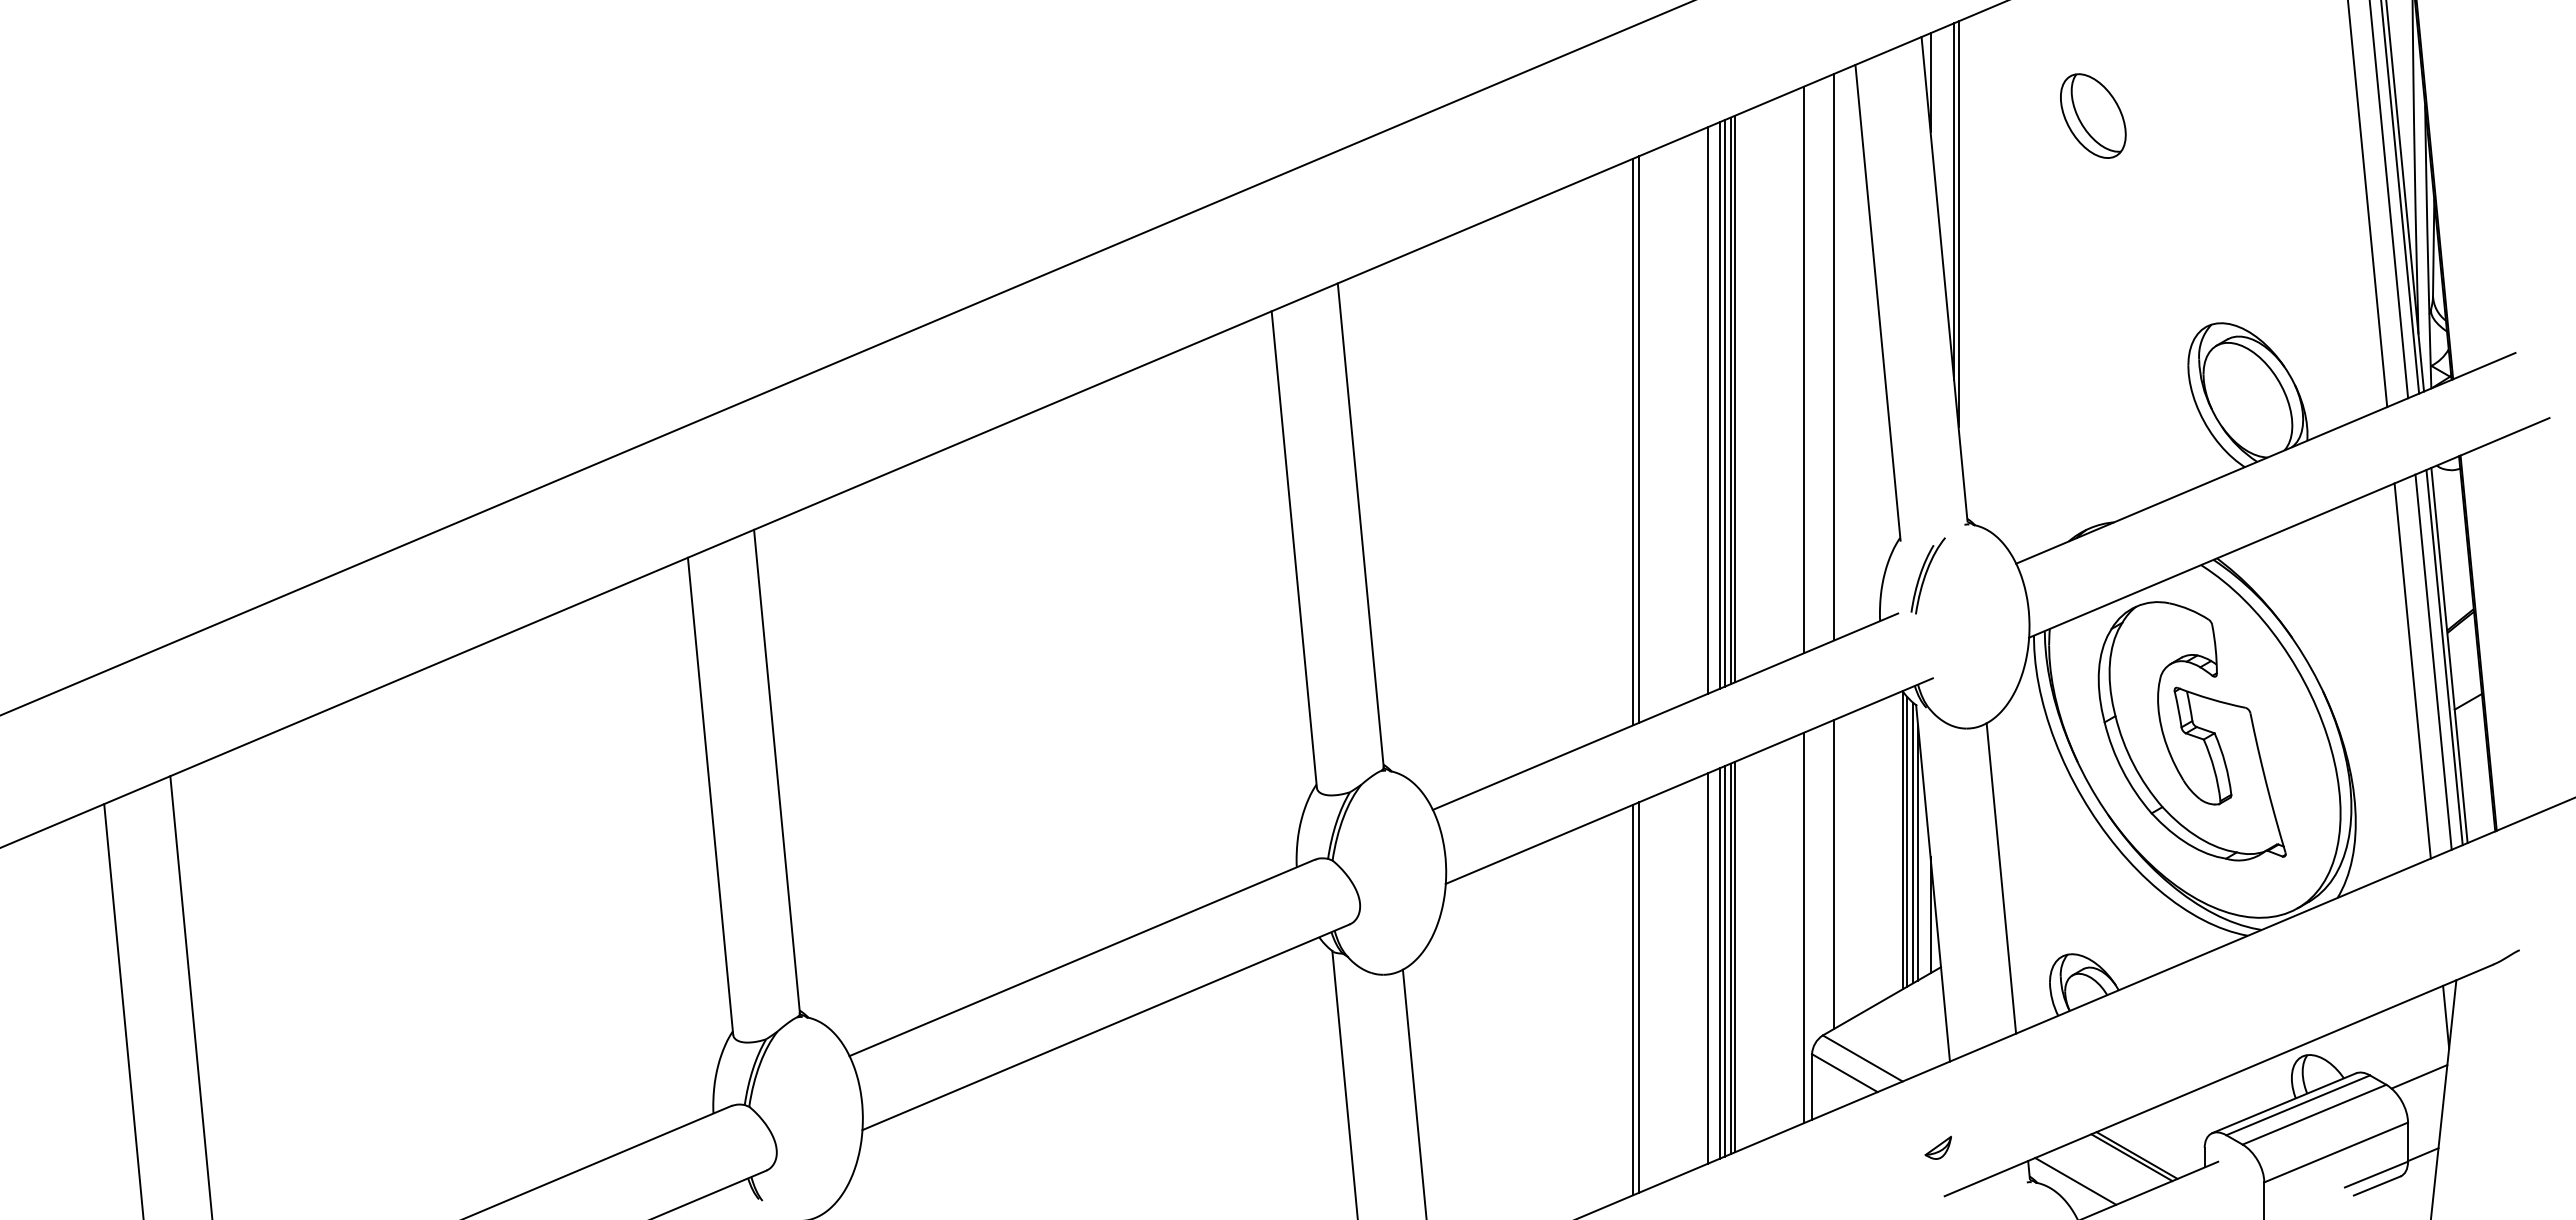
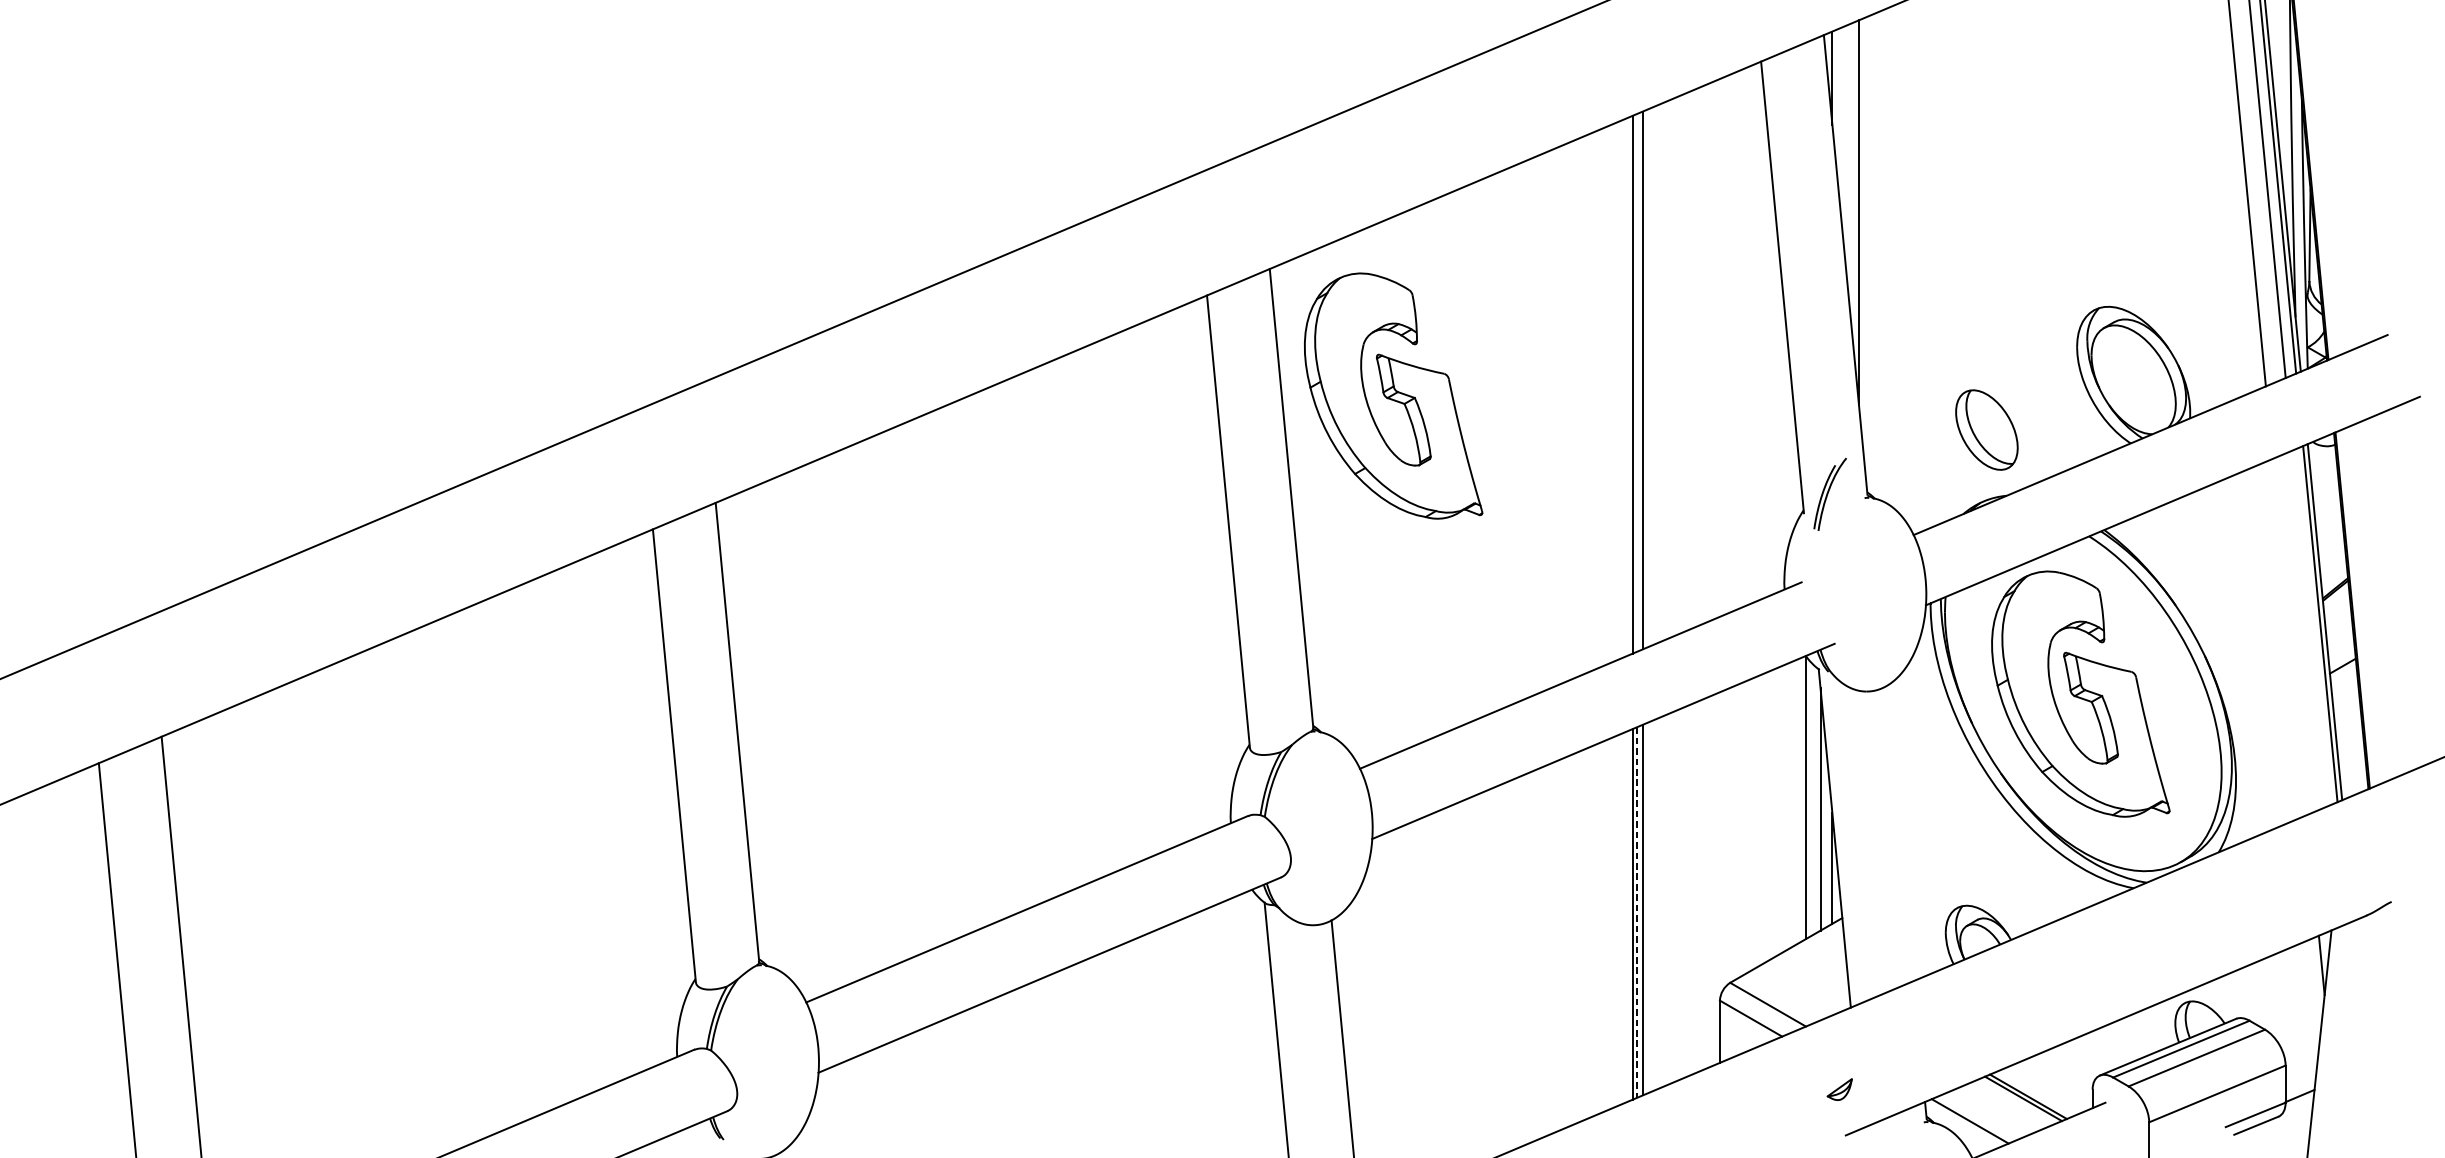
part: (2093, 115) -> (1987, 429), moved
line: (1954, 201) -> (1855, 191), removed
line: (1834, 356) -> (1741, 338), removed
line: (1803, 369) -> (1711, 350), removed
line: (1735, 398) -> (1647, 378), removed
line: (1724, 403) -> (1636, 382), removed
line: (1707, 410) -> (1620, 389), removed
part: (1467, 417) -> (1392, 396), added
line: (1639, 439) -> (1556, 417), removed
line: (1632, 441) -> (1549, 419), removed
part: (1927, 575) -> (1829, 494), moved
line: (2433, 661) -> (2309, 627), removed
line: (2412, 670) -> (2289, 636), removed
line: (1907, 841) -> (1810, 798), removed
line: (1913, 842) -> (1816, 799), removed
line: (1834, 873) -> (1741, 829), removed
line: (2001, 878) -> (1899, 833), removed
line: (1803, 927) -> (1711, 880), removed
line: (1735, 956) -> (1647, 907), removed
line: (1724, 961) -> (1636, 912), solid -> dashed
line: (1707, 968) -> (1620, 919), removed
line: (1639, 997) -> (1556, 946), removed
line: (1632, 999) -> (1549, 948), removed
line: (2419, 1076) -> (2296, 1021), removed

